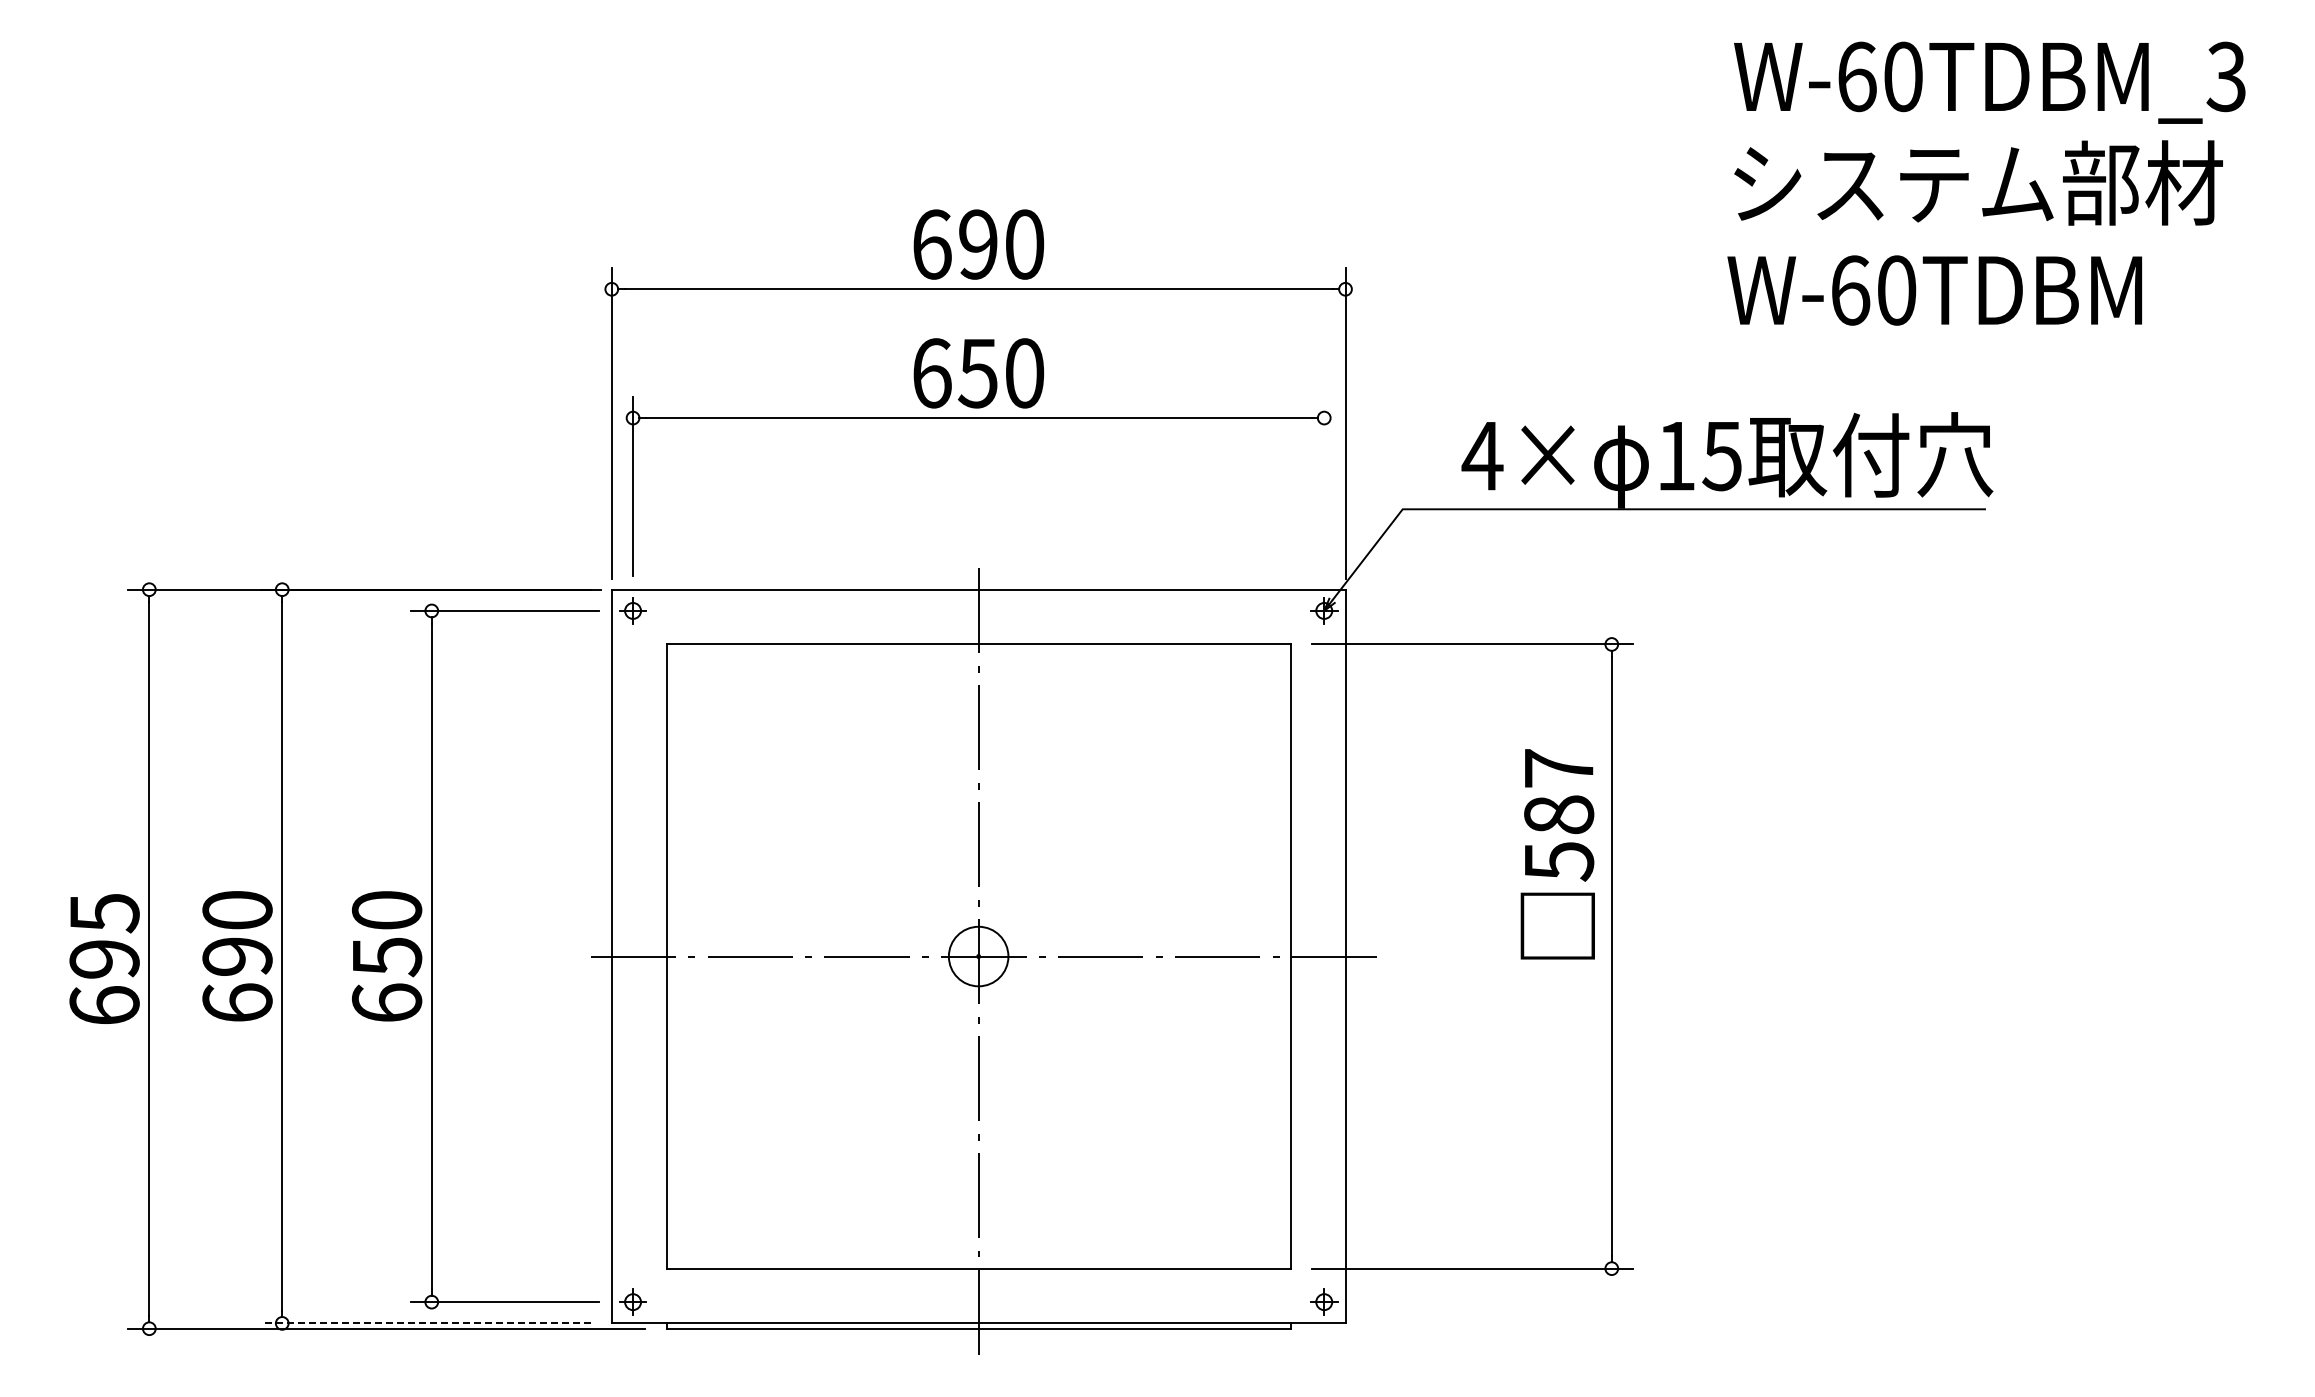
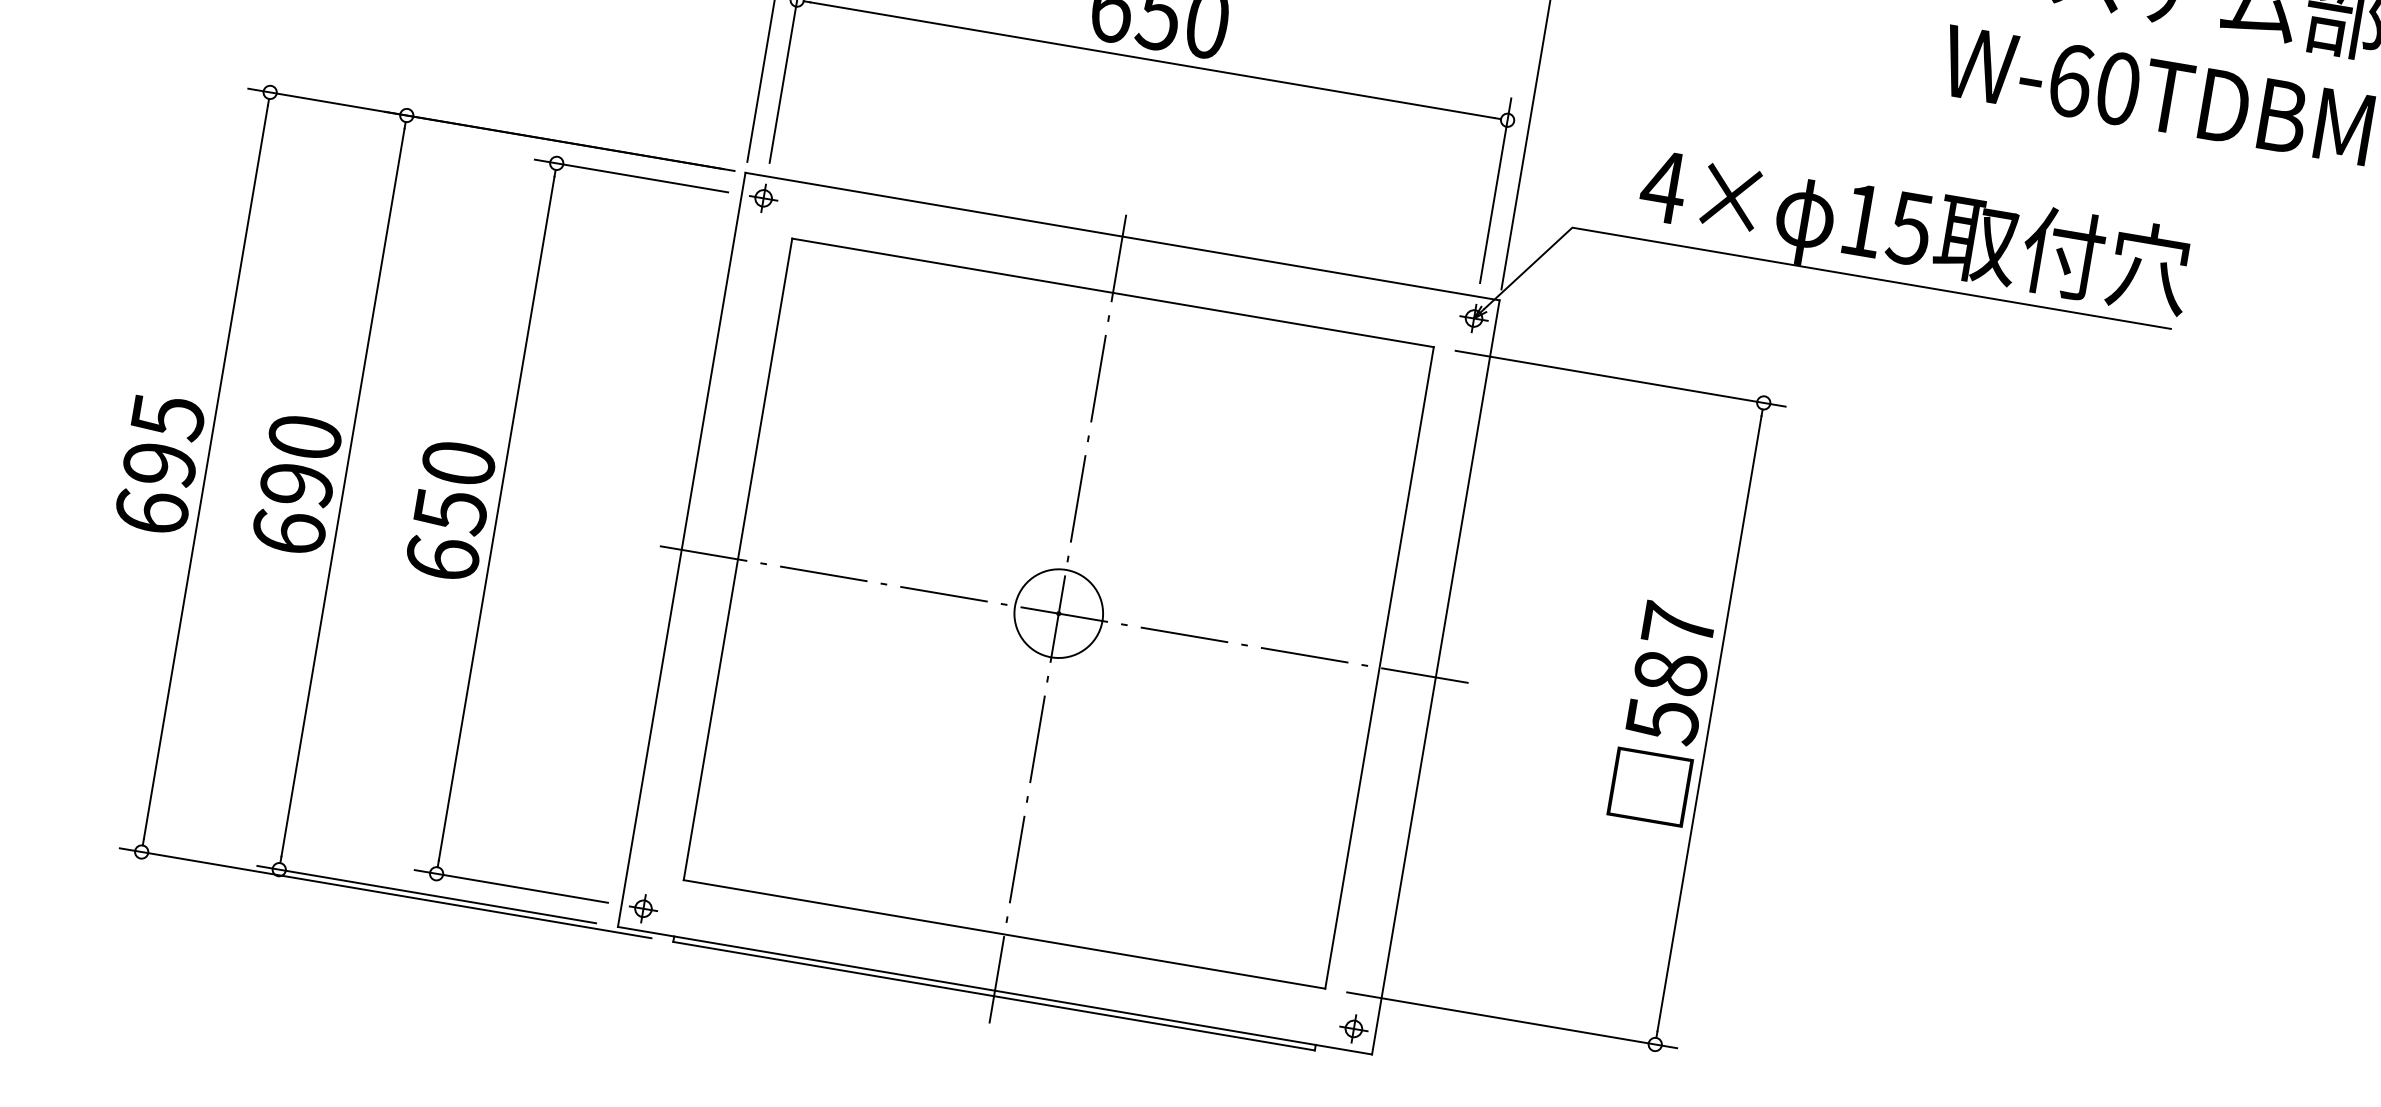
line: (1324, 486) -> (1495, 190), added
text: (1557, 854) -> (1662, 713), moved
circle: (978, 956) -> (1058, 613), size x1.43
line: (425, 1323) -> (426, 894), dashed -> solid

